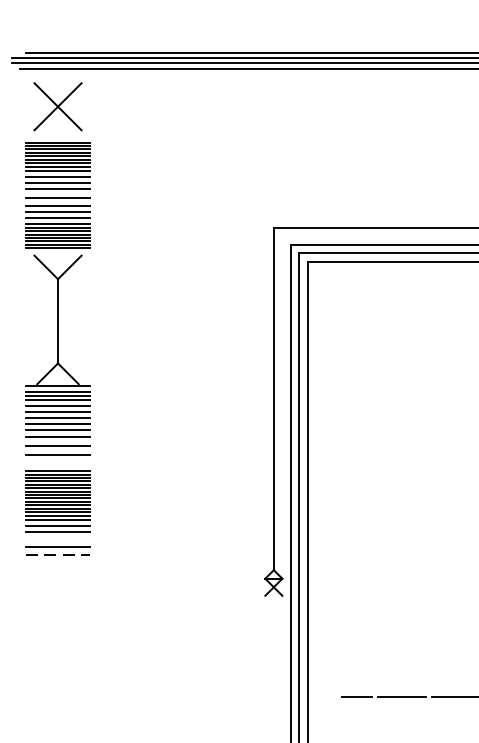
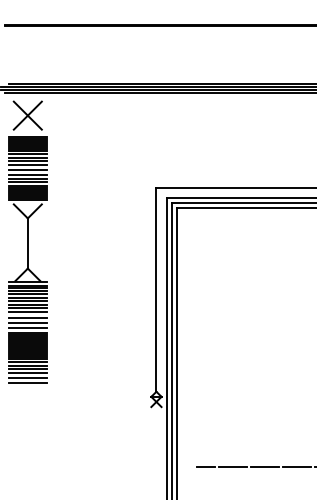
line: (57, 463) -> (27, 328), added
line: (57, 537) -> (27, 372), added
line: (59, 554) -> (28, 382), dashed -> solid

